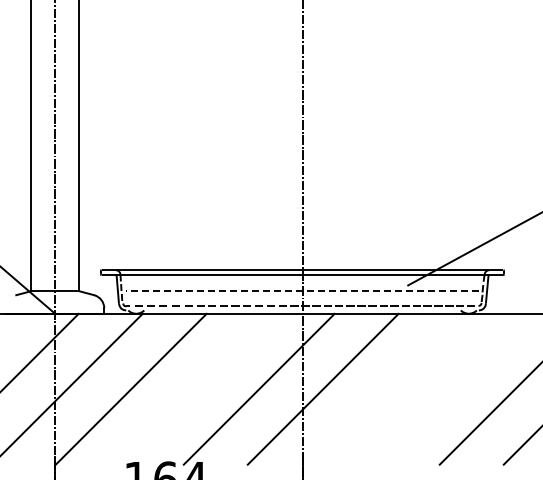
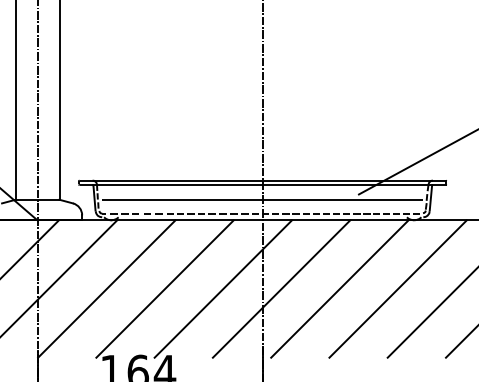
line: (302, 291) -> (262, 200), dashed -> solid
line: (194, 388) -> (164, 288), added
line: (386, 388) -> (339, 288), added
line: (450, 388) -> (397, 288), added

